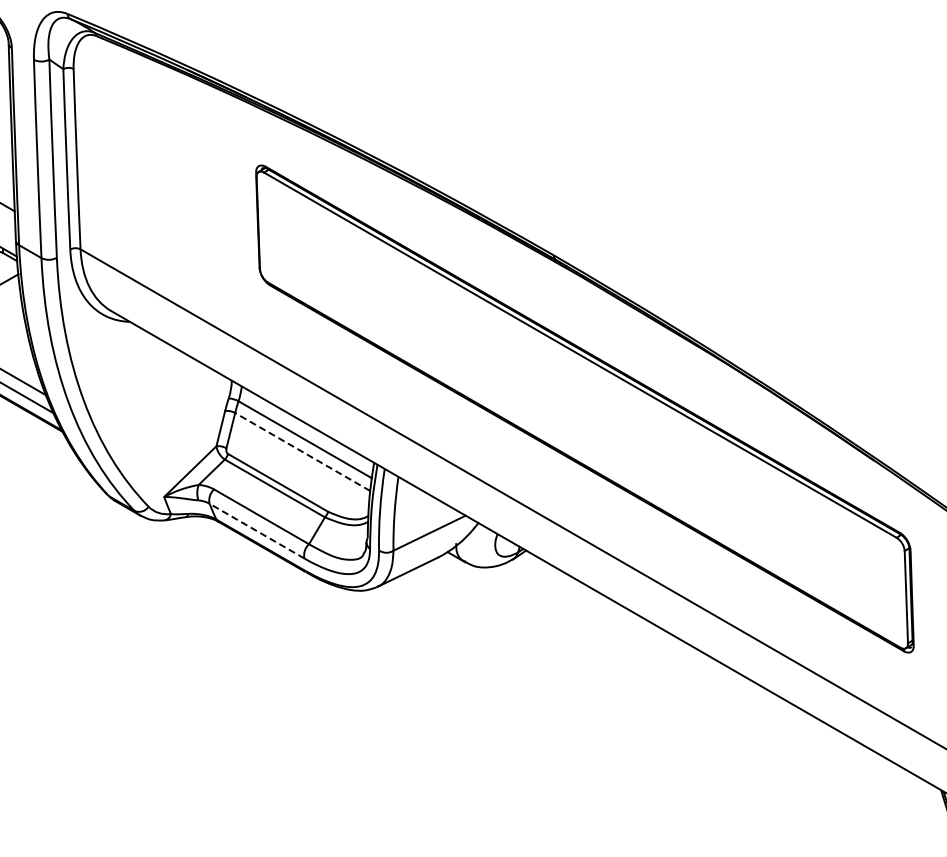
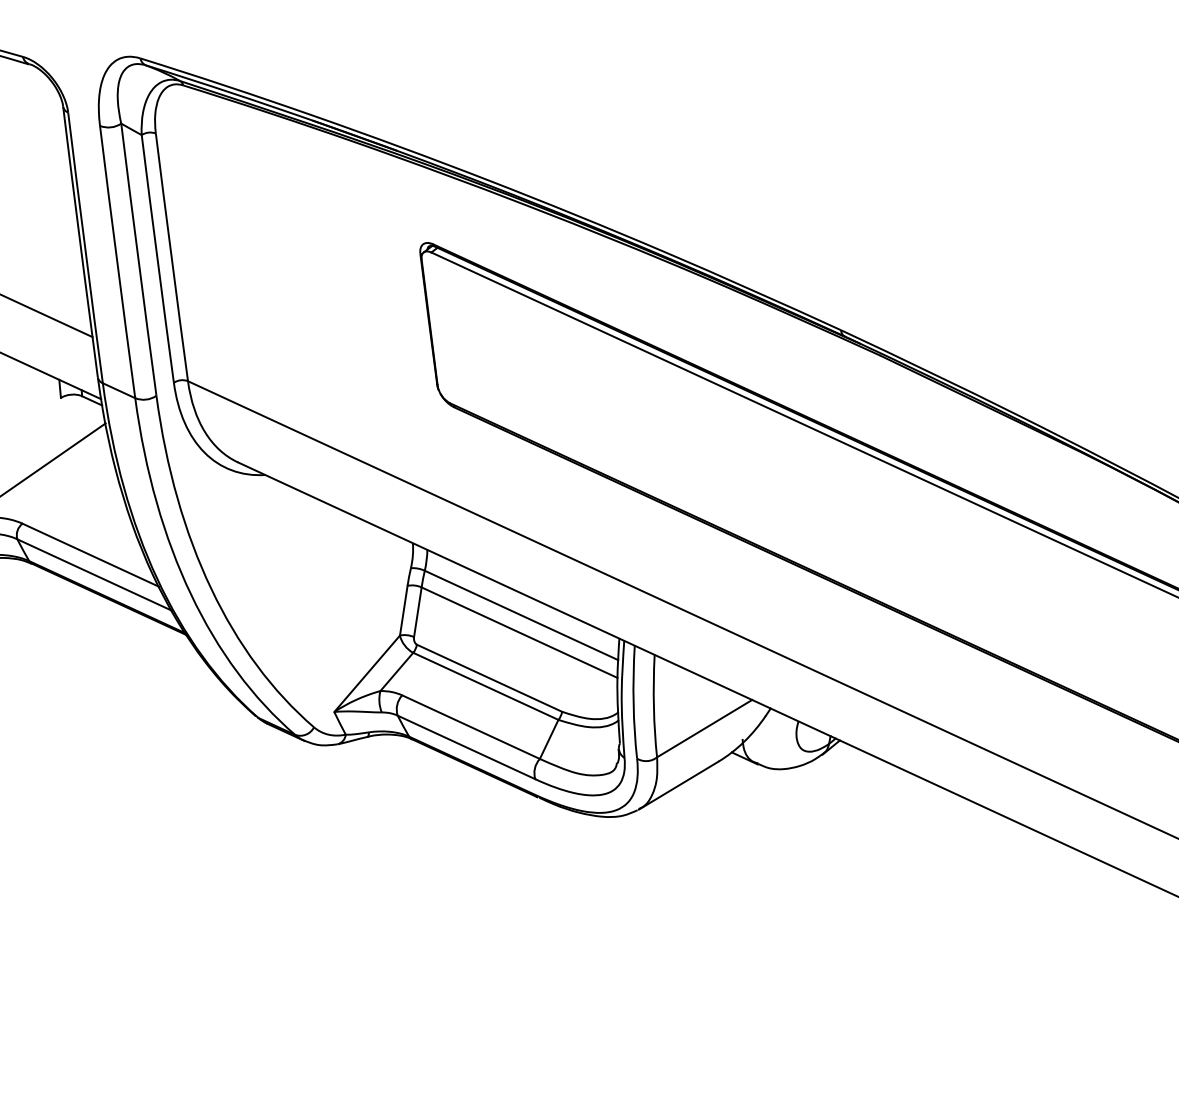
line: (302, 452) -> (519, 633), dashed -> solid
line: (257, 531) -> (467, 747), dashed -> solid

